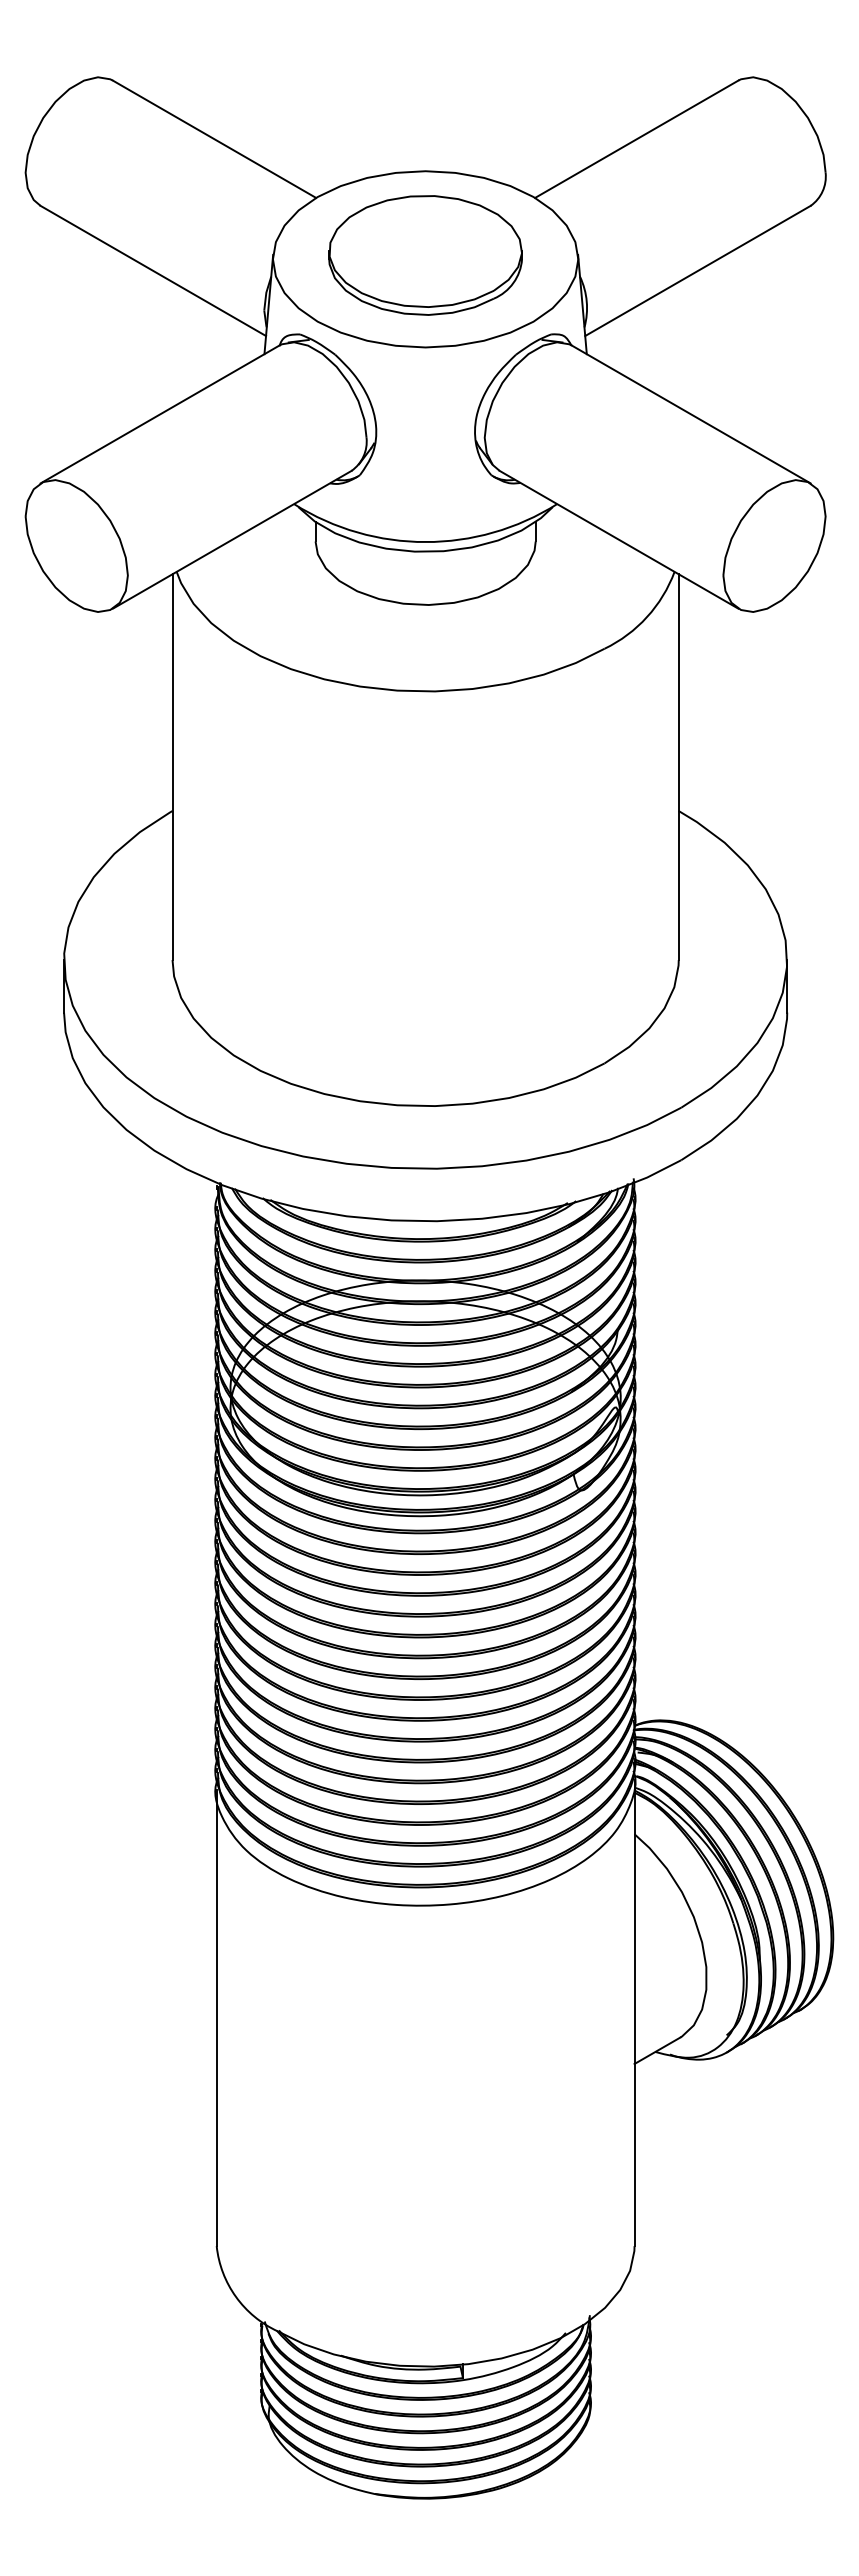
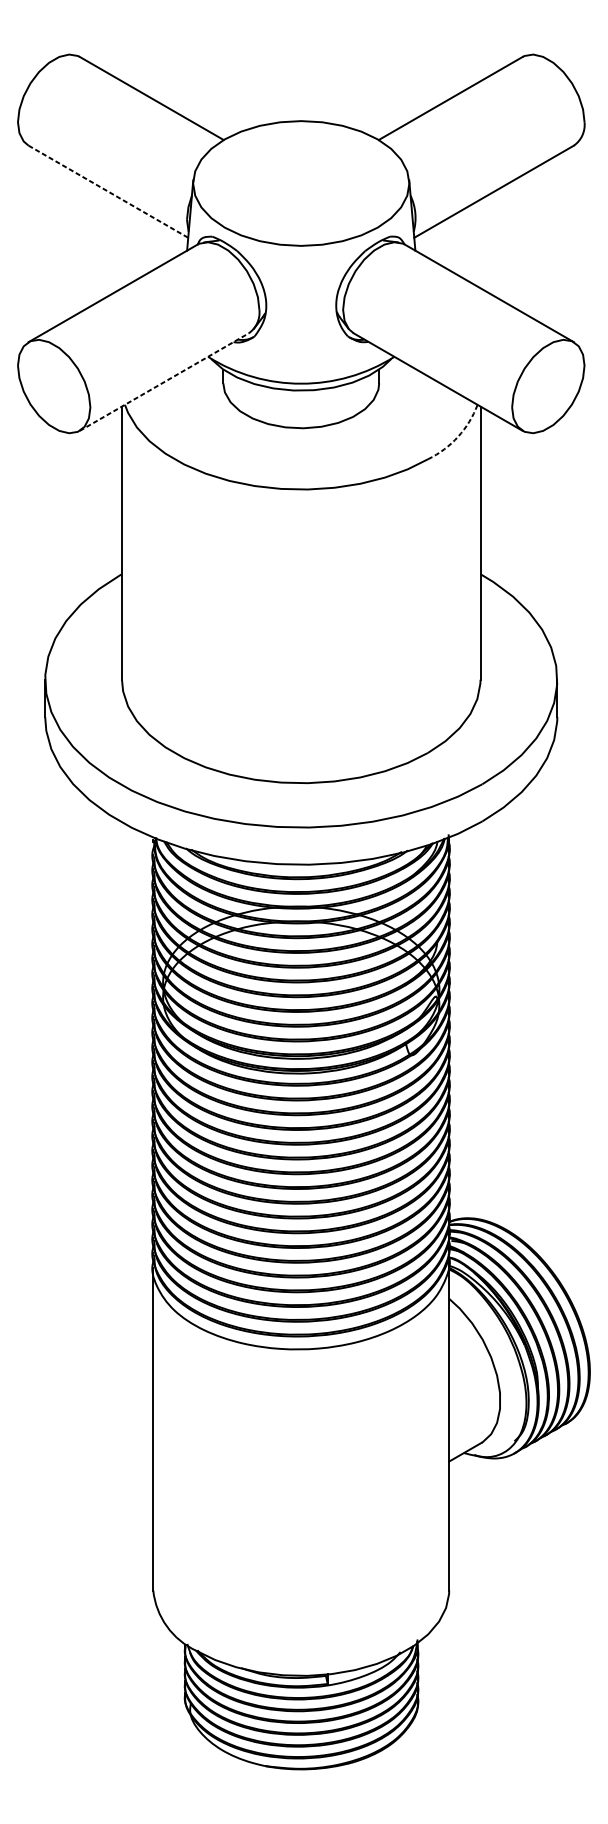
part: (425, 255) -> (301, 180), removed
line: (153, 271) -> (108, 192), solid -> dashed
line: (232, 539) -> (164, 381), solid -> dashed
arc: (647, 617) -> (458, 437), solid -> dashed

